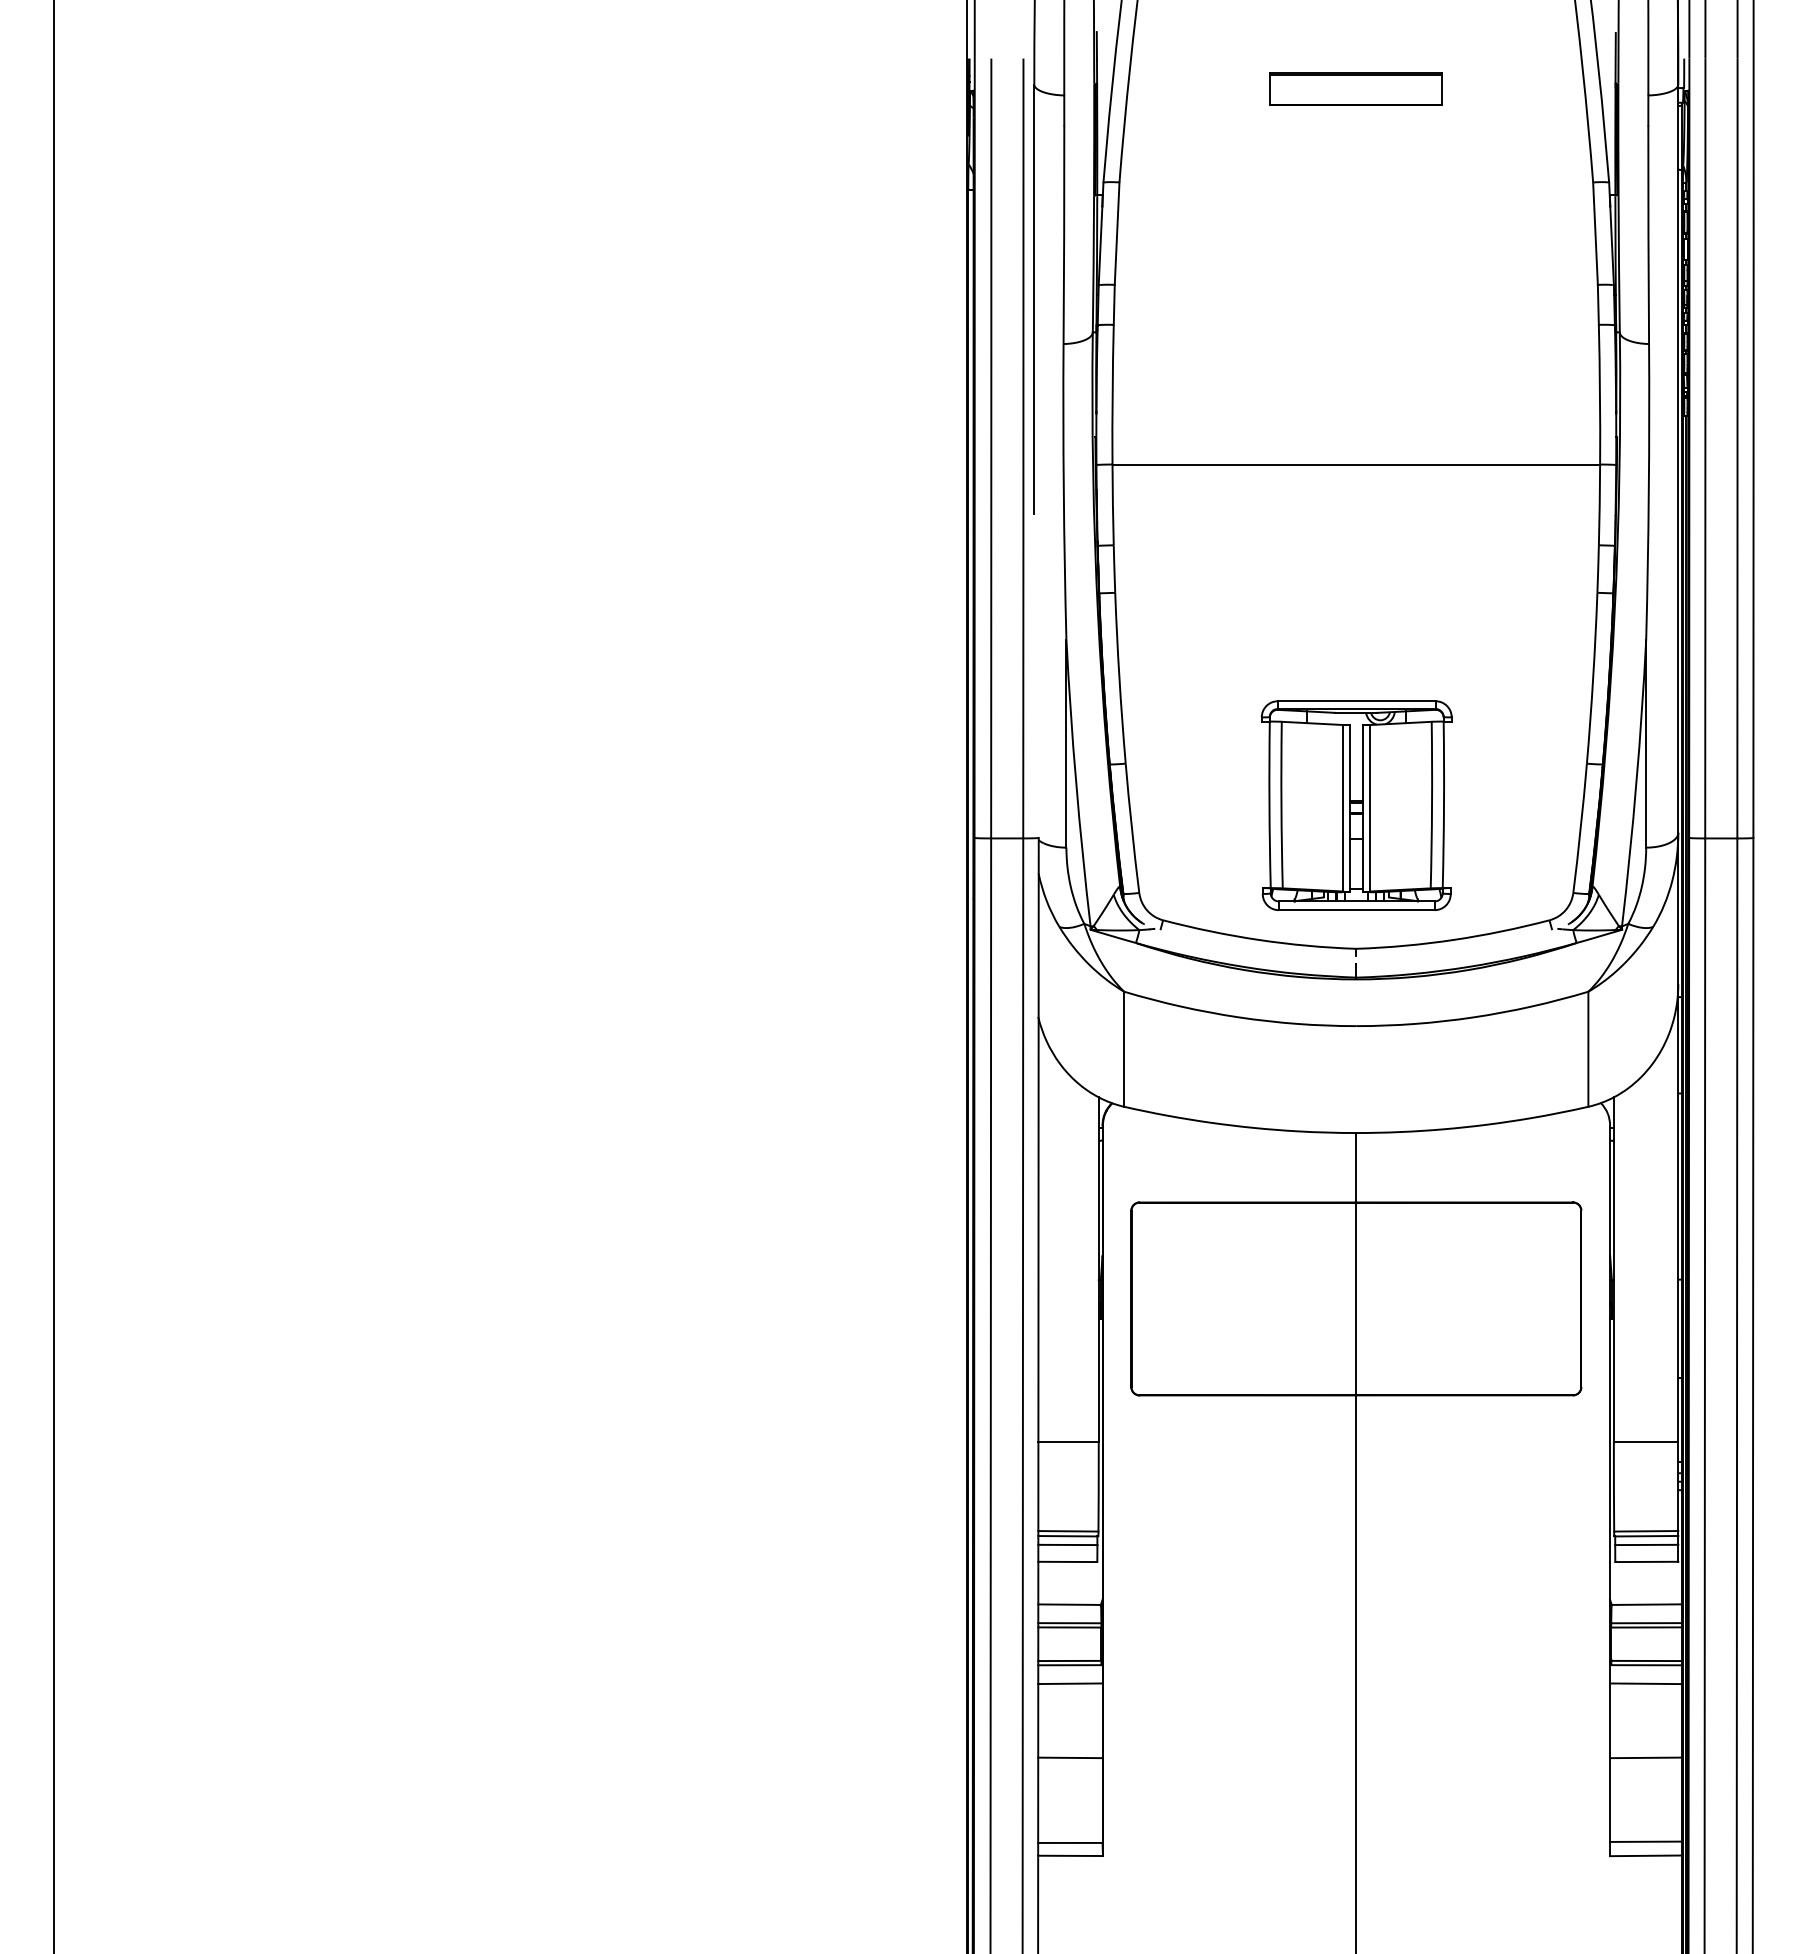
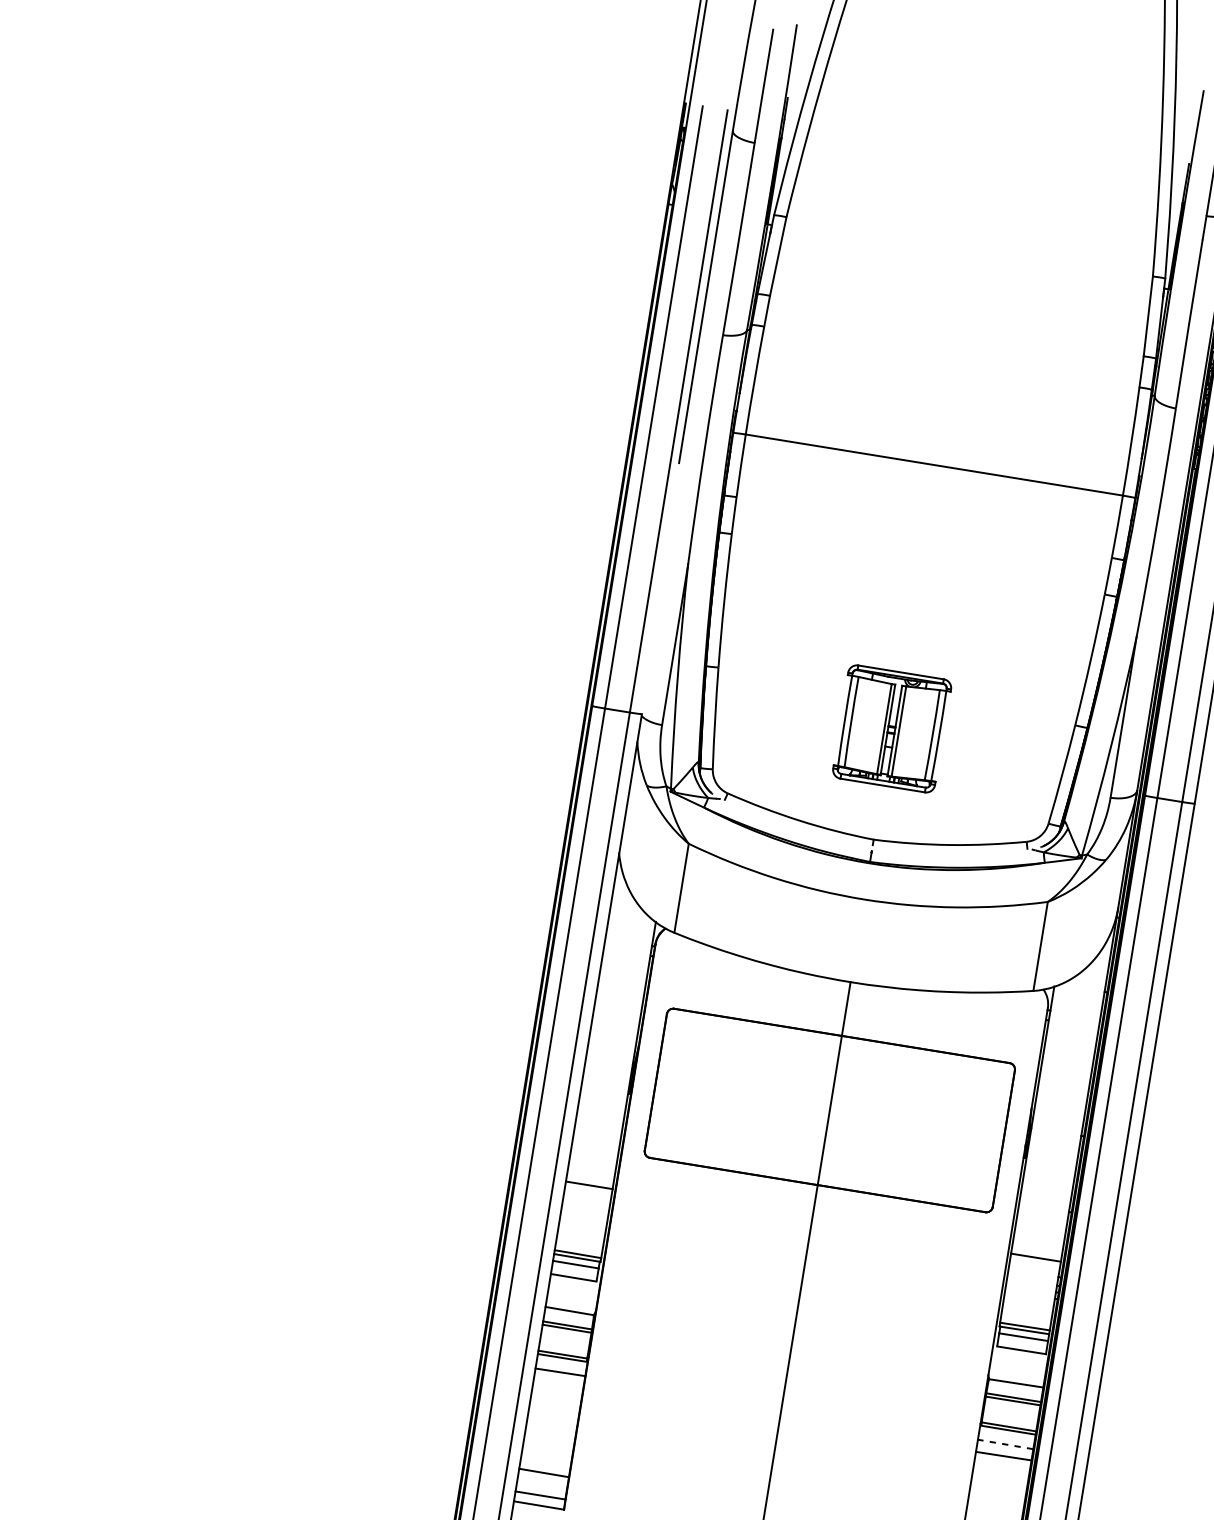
part: (1355, 88) -> (980, 174), removed
part: (1356, 805) -> (891, 728), size x0.7
line: (1645, 1683) -> (1005, 1444), solid -> dashed
line: (1070, 1757) -> (544, 1472), moved
line: (1645, 1757) -> (1003, 1455), moved

